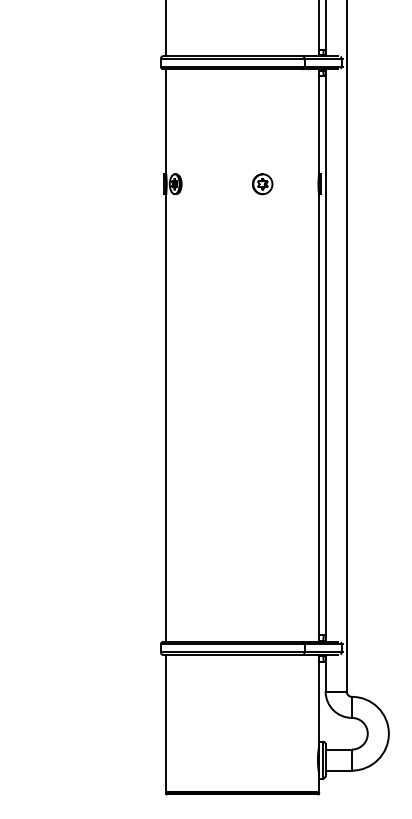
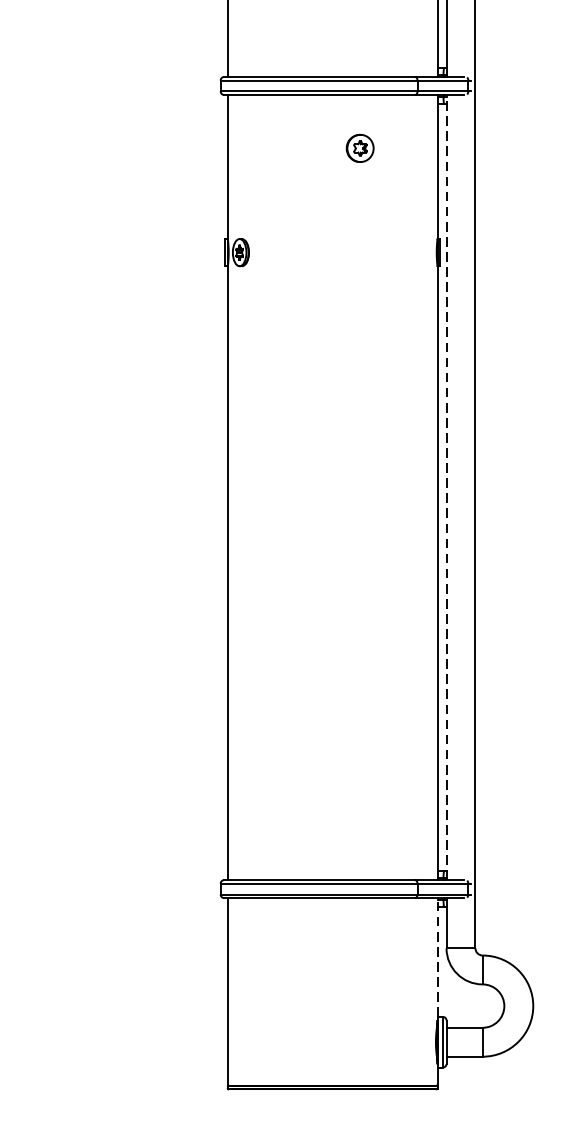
part: (262, 184) -> (359, 148), moved
line: (325, 355) -> (446, 487), solid -> dashed
line: (319, 697) -> (438, 956), solid -> dashed

